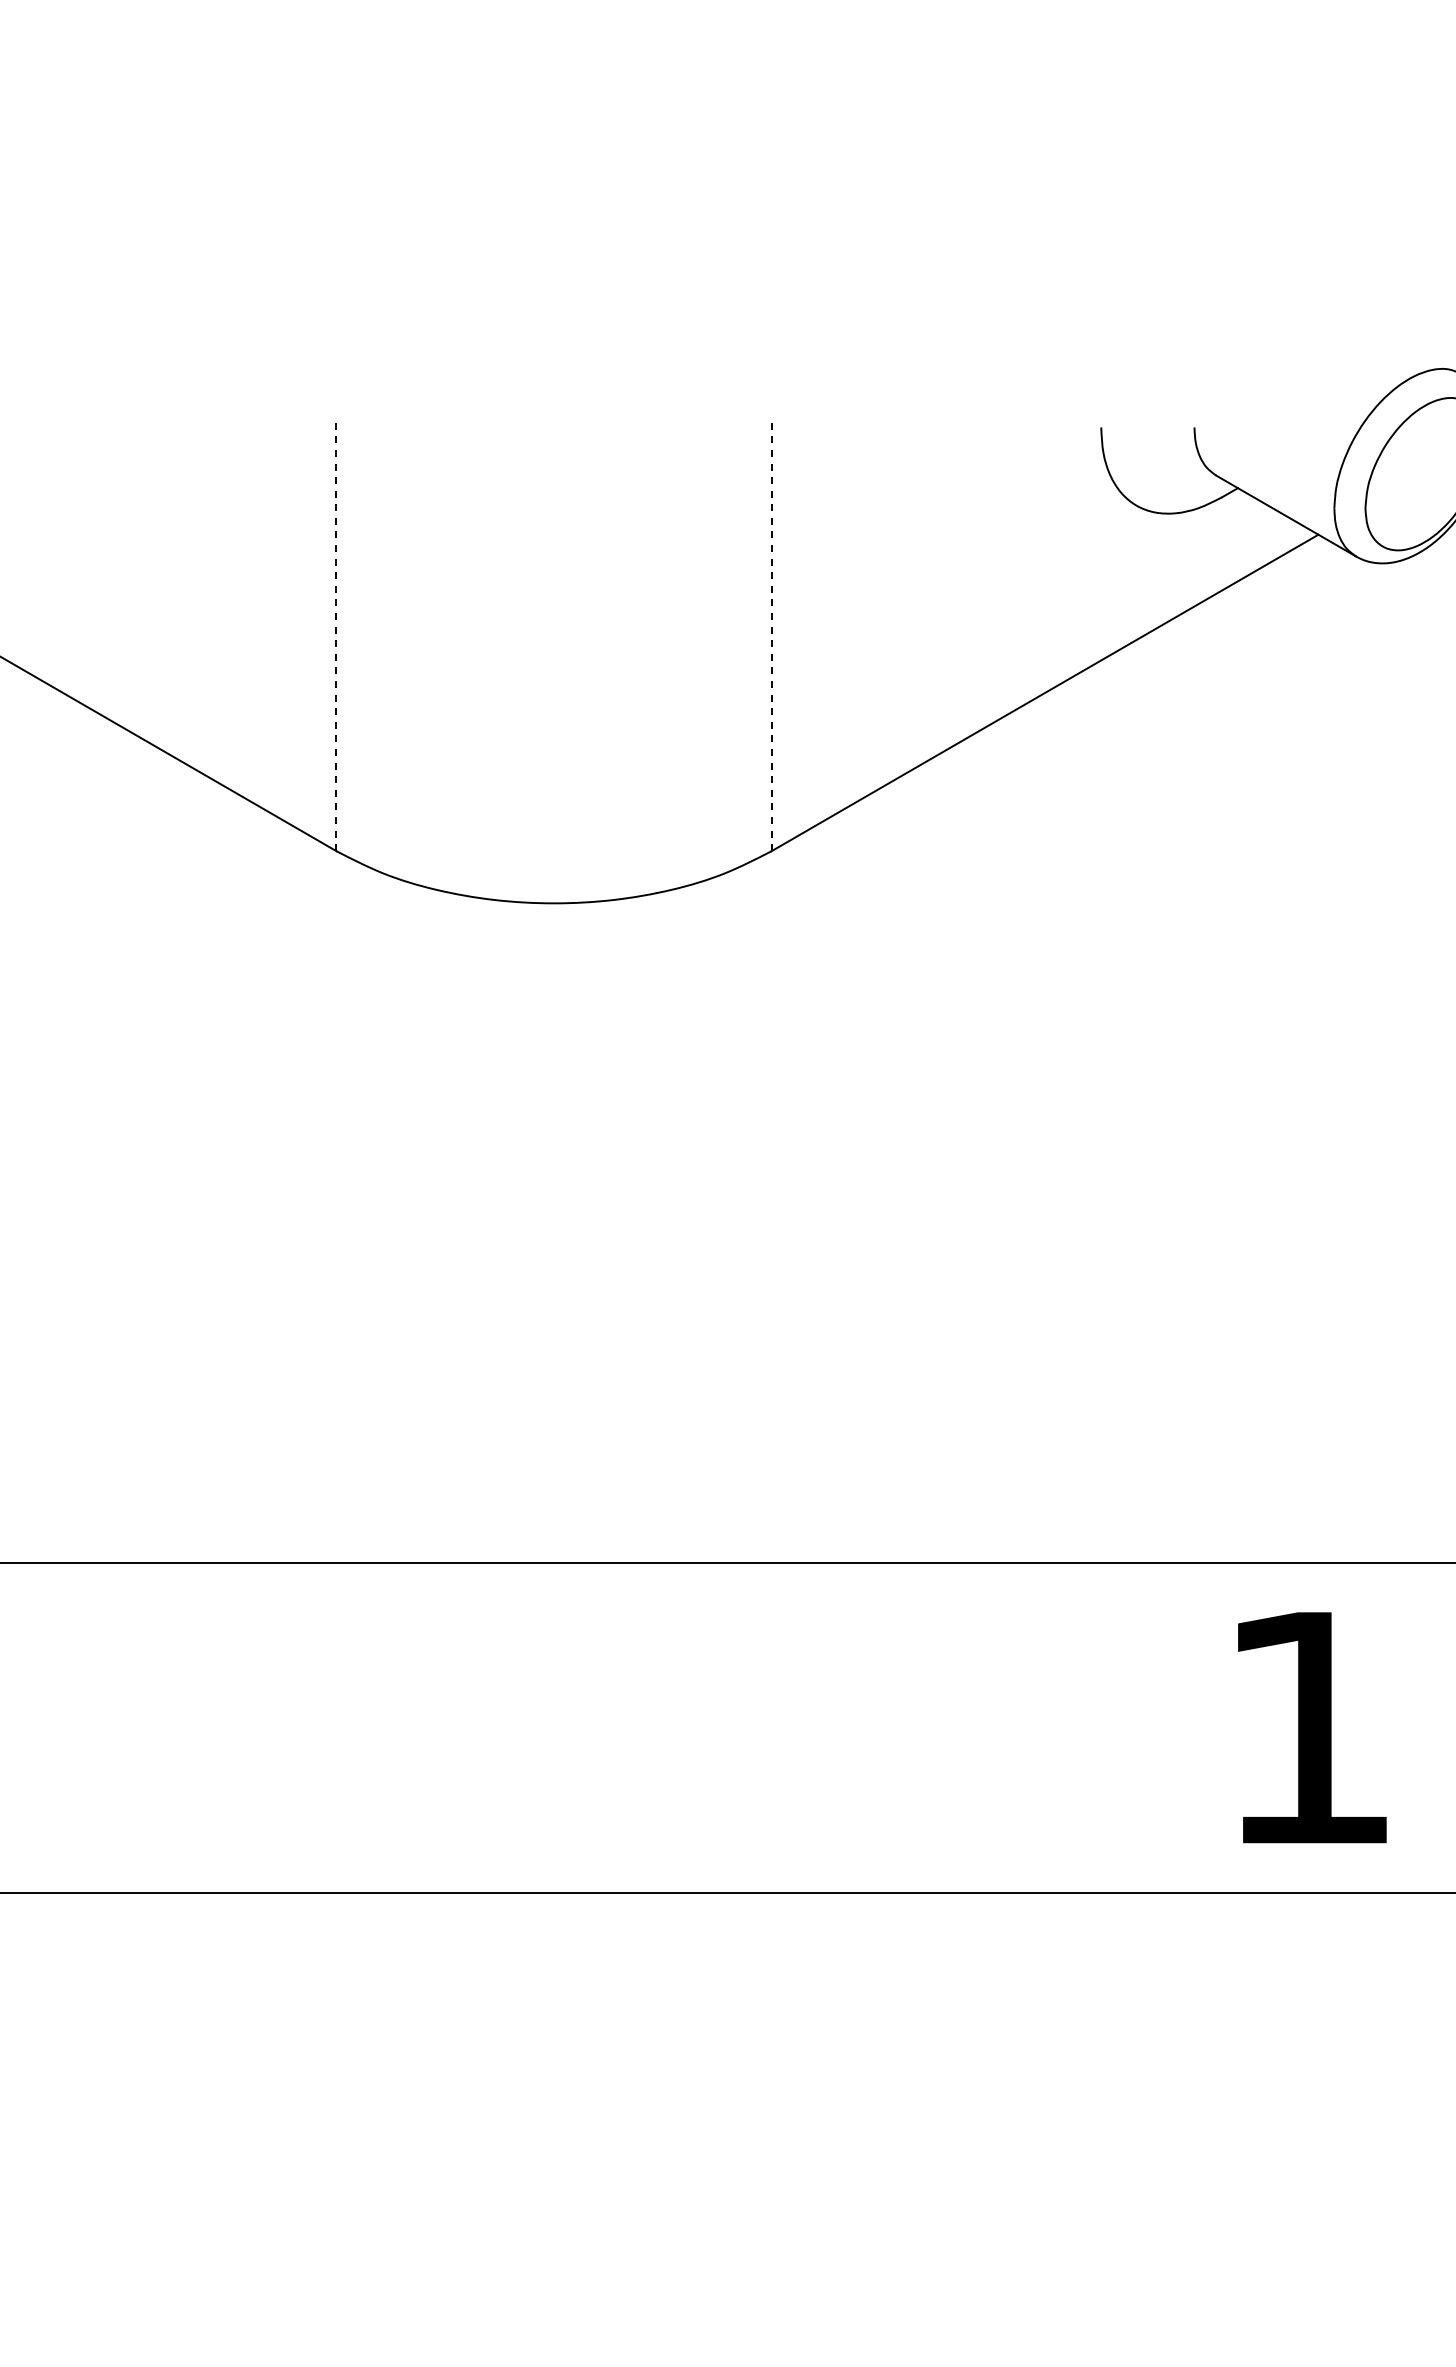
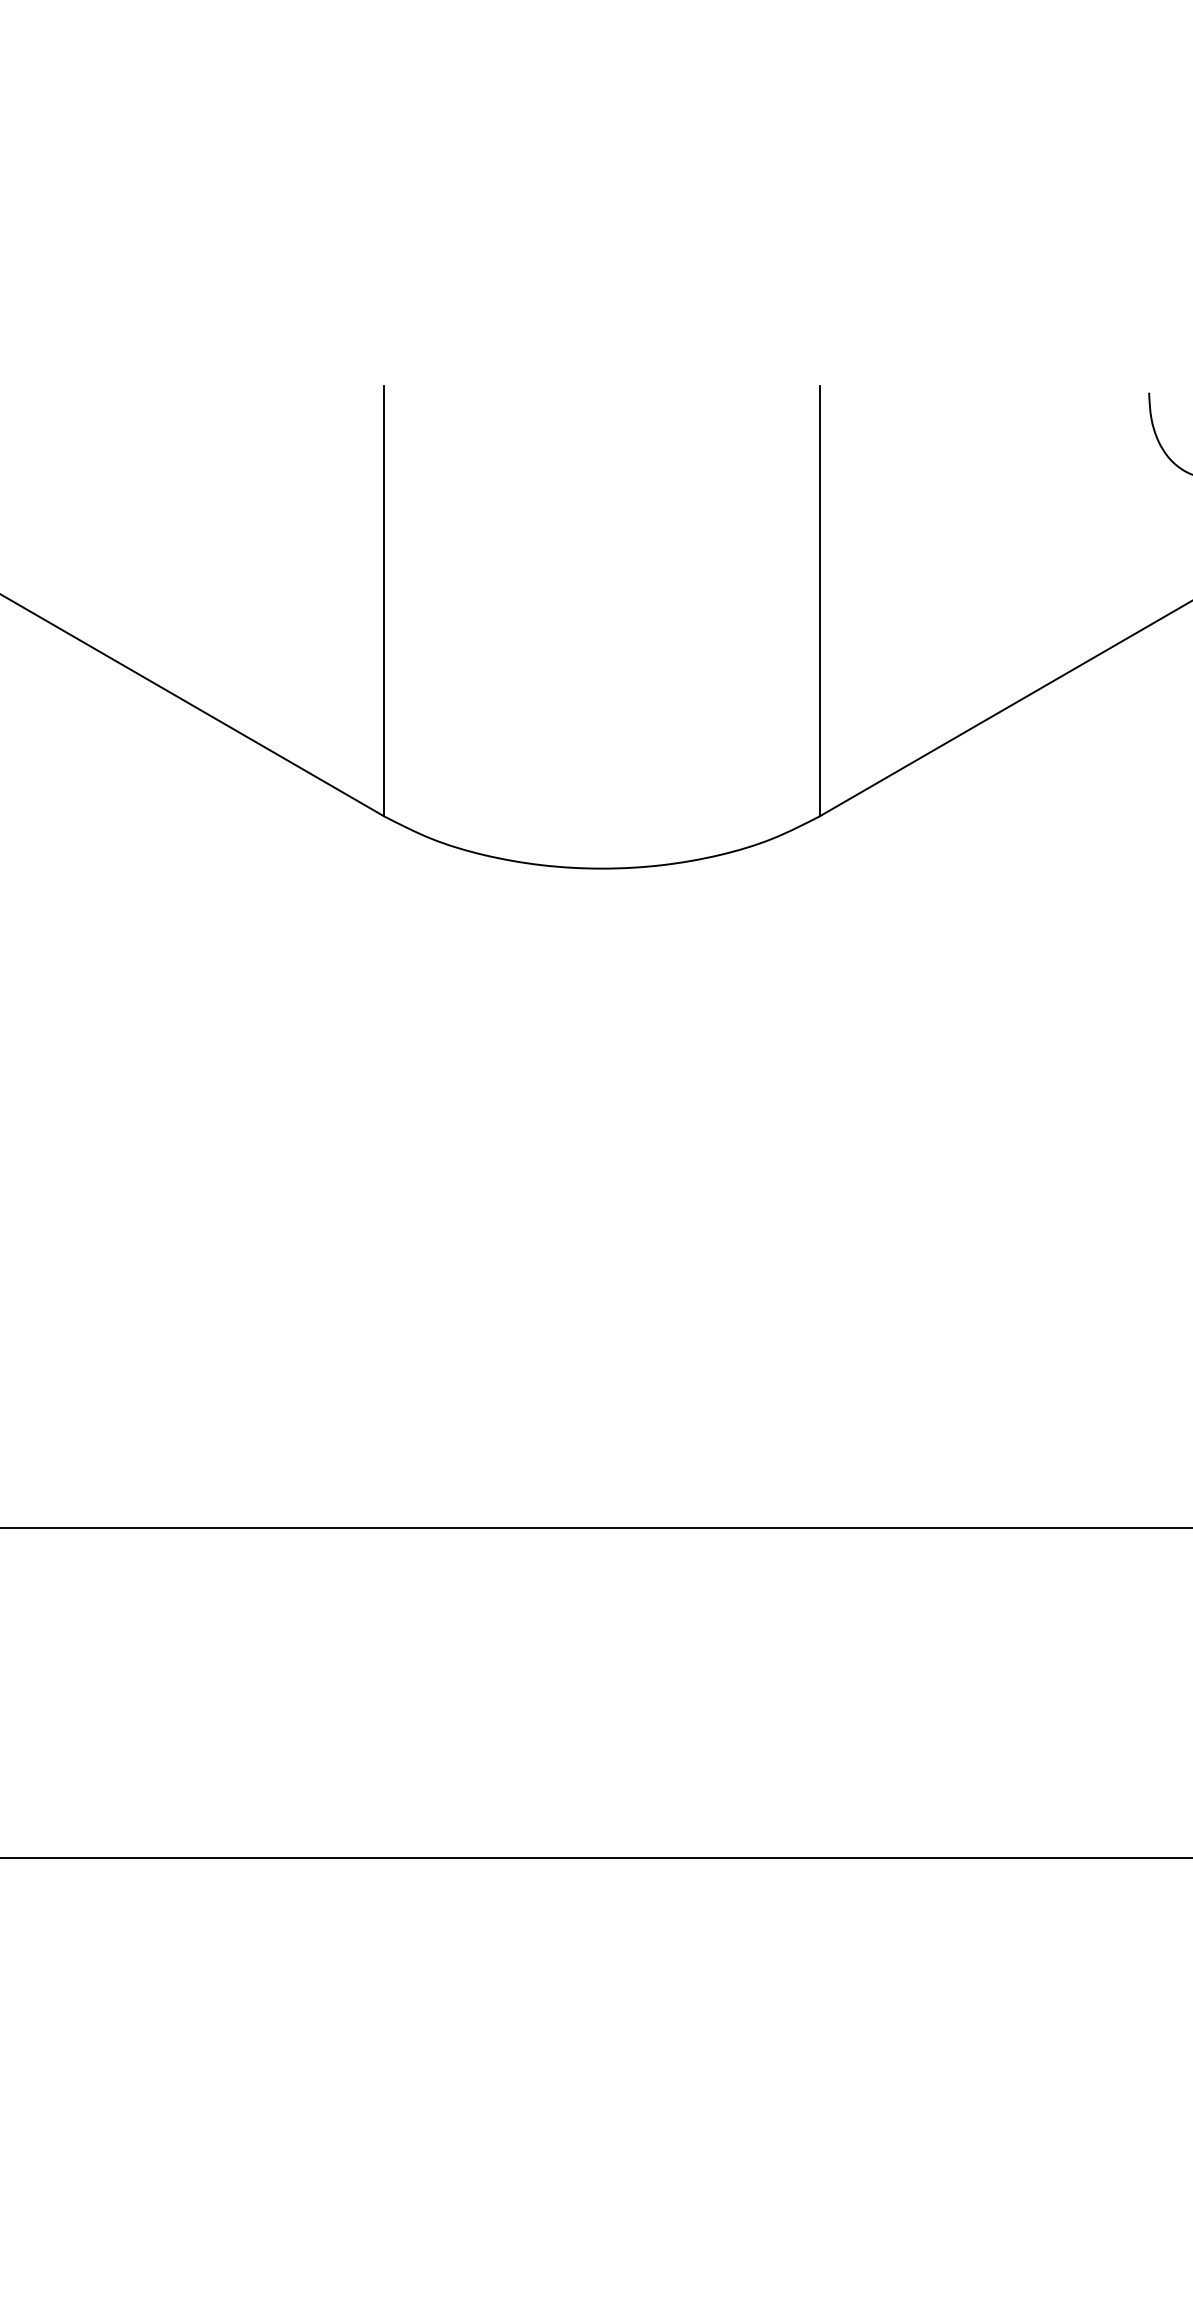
line: (336, 635) -> (384, 600), dashed -> solid
line: (771, 635) -> (819, 600), dashed -> solid

